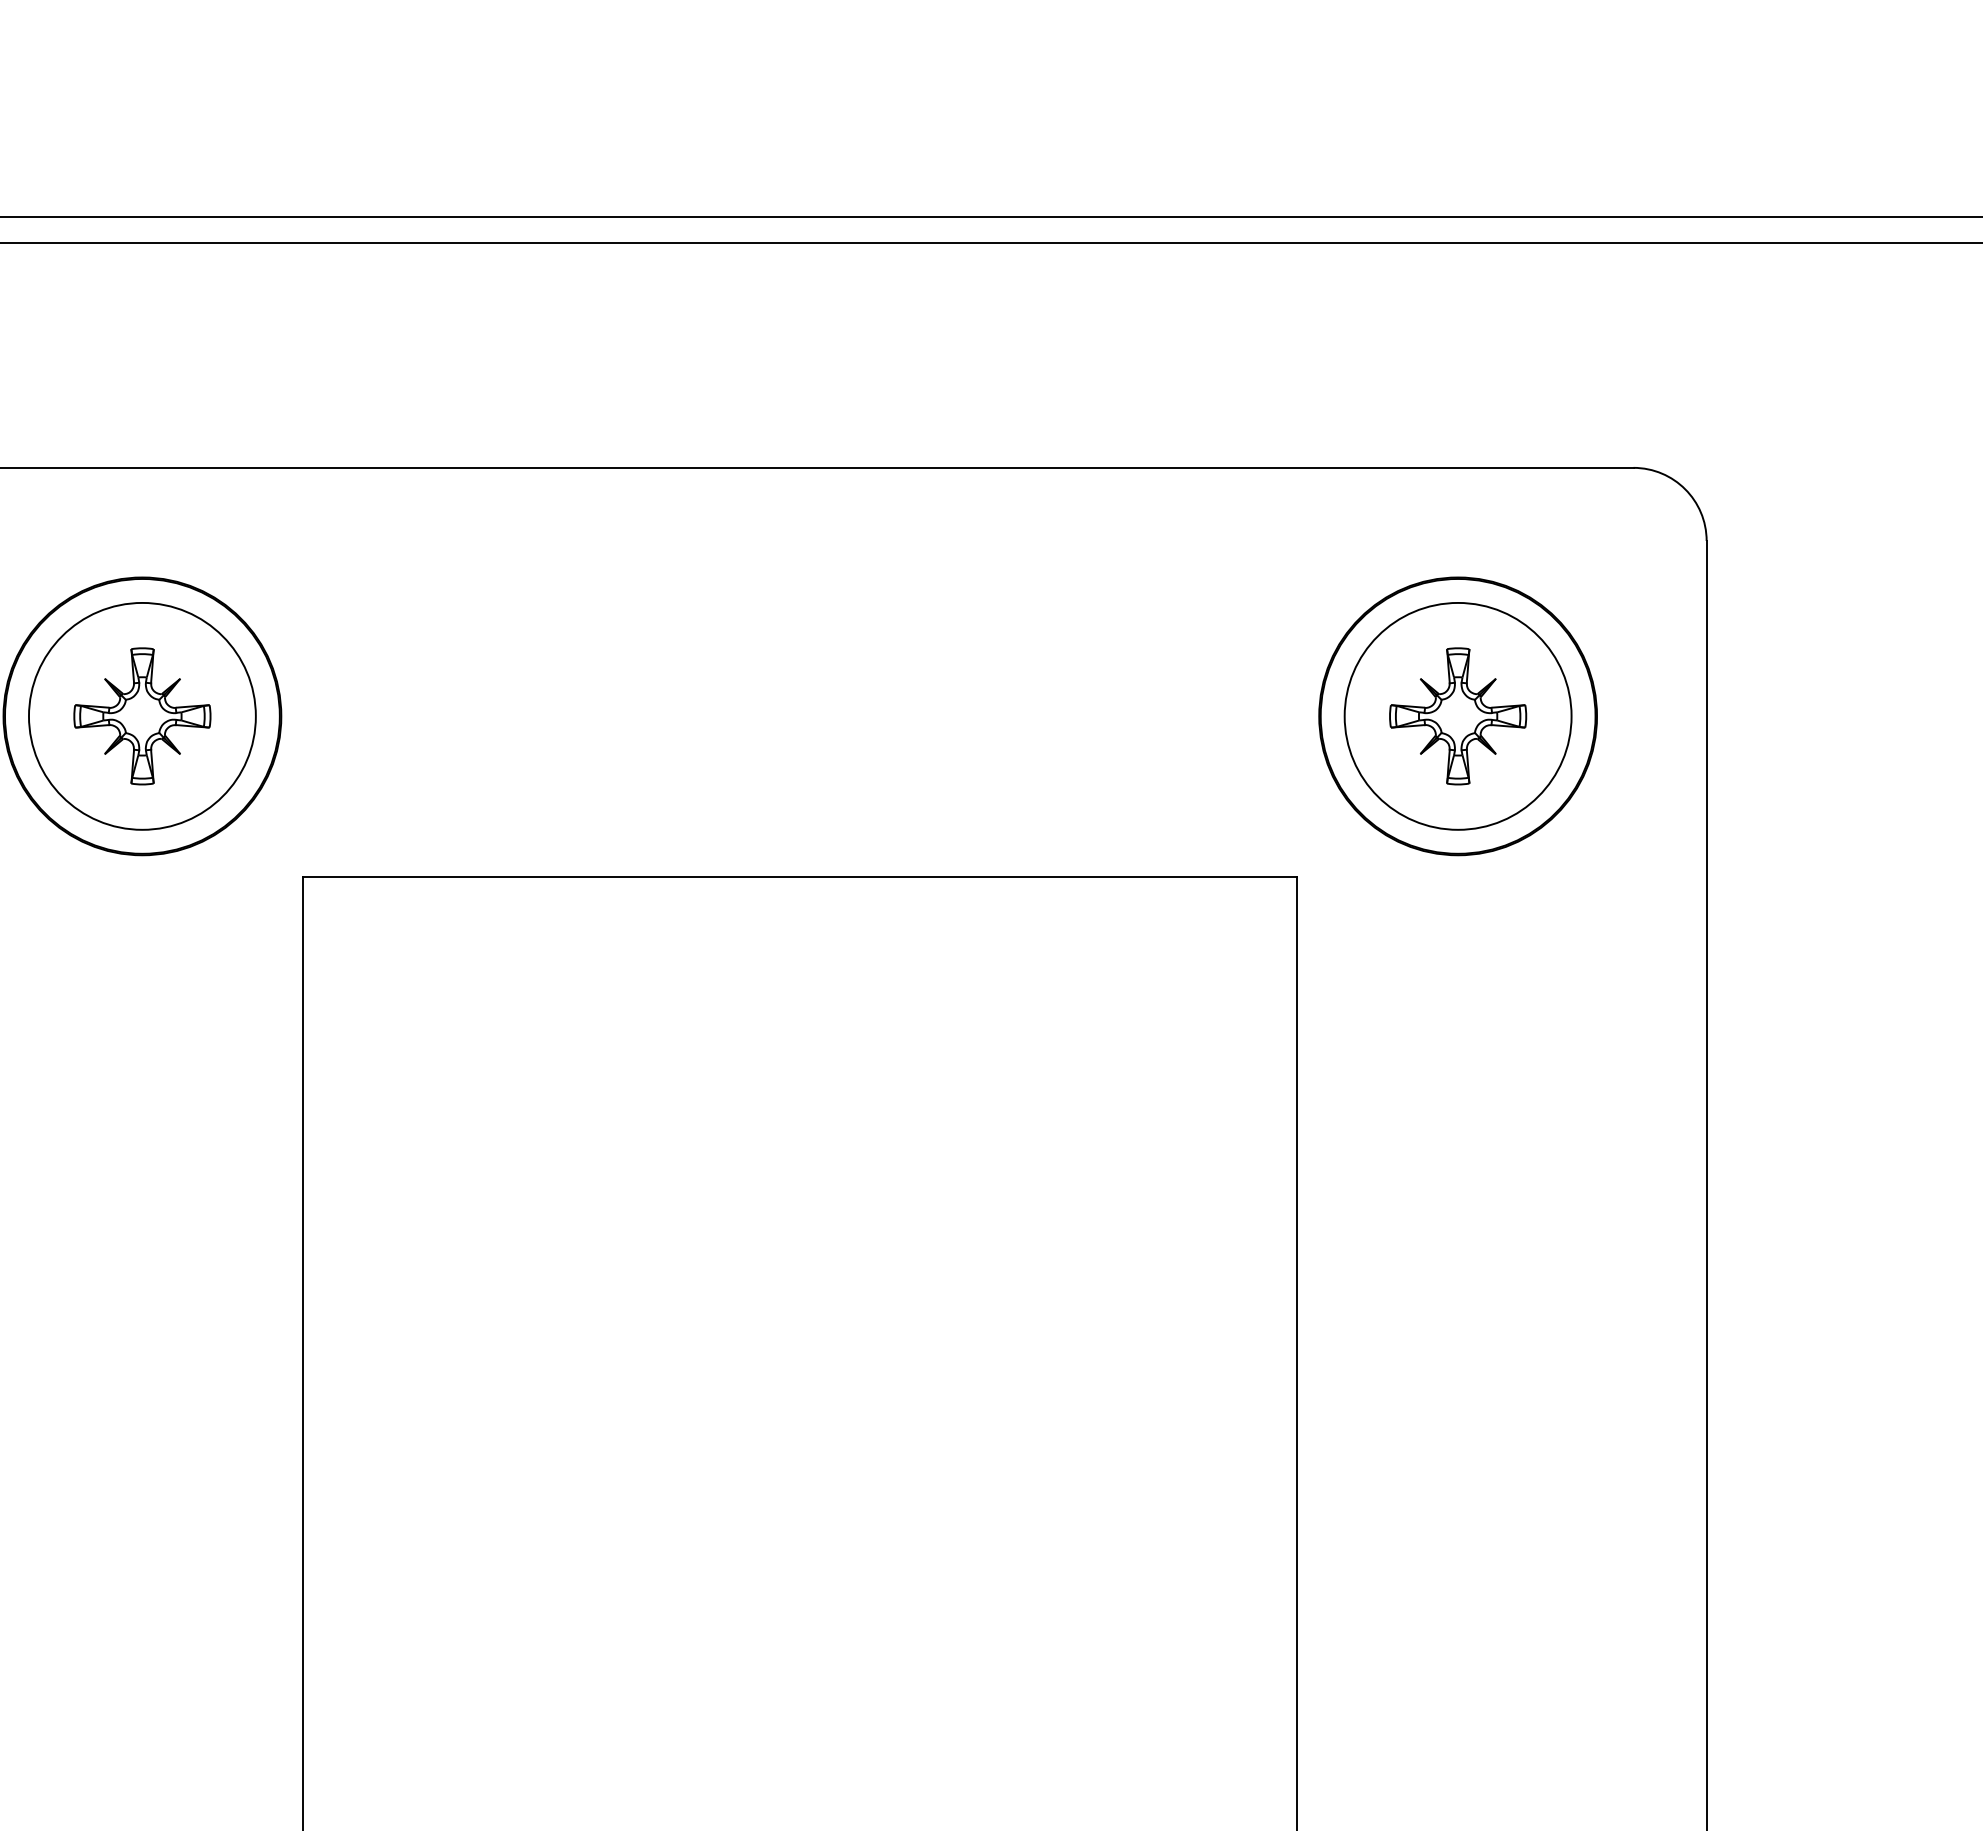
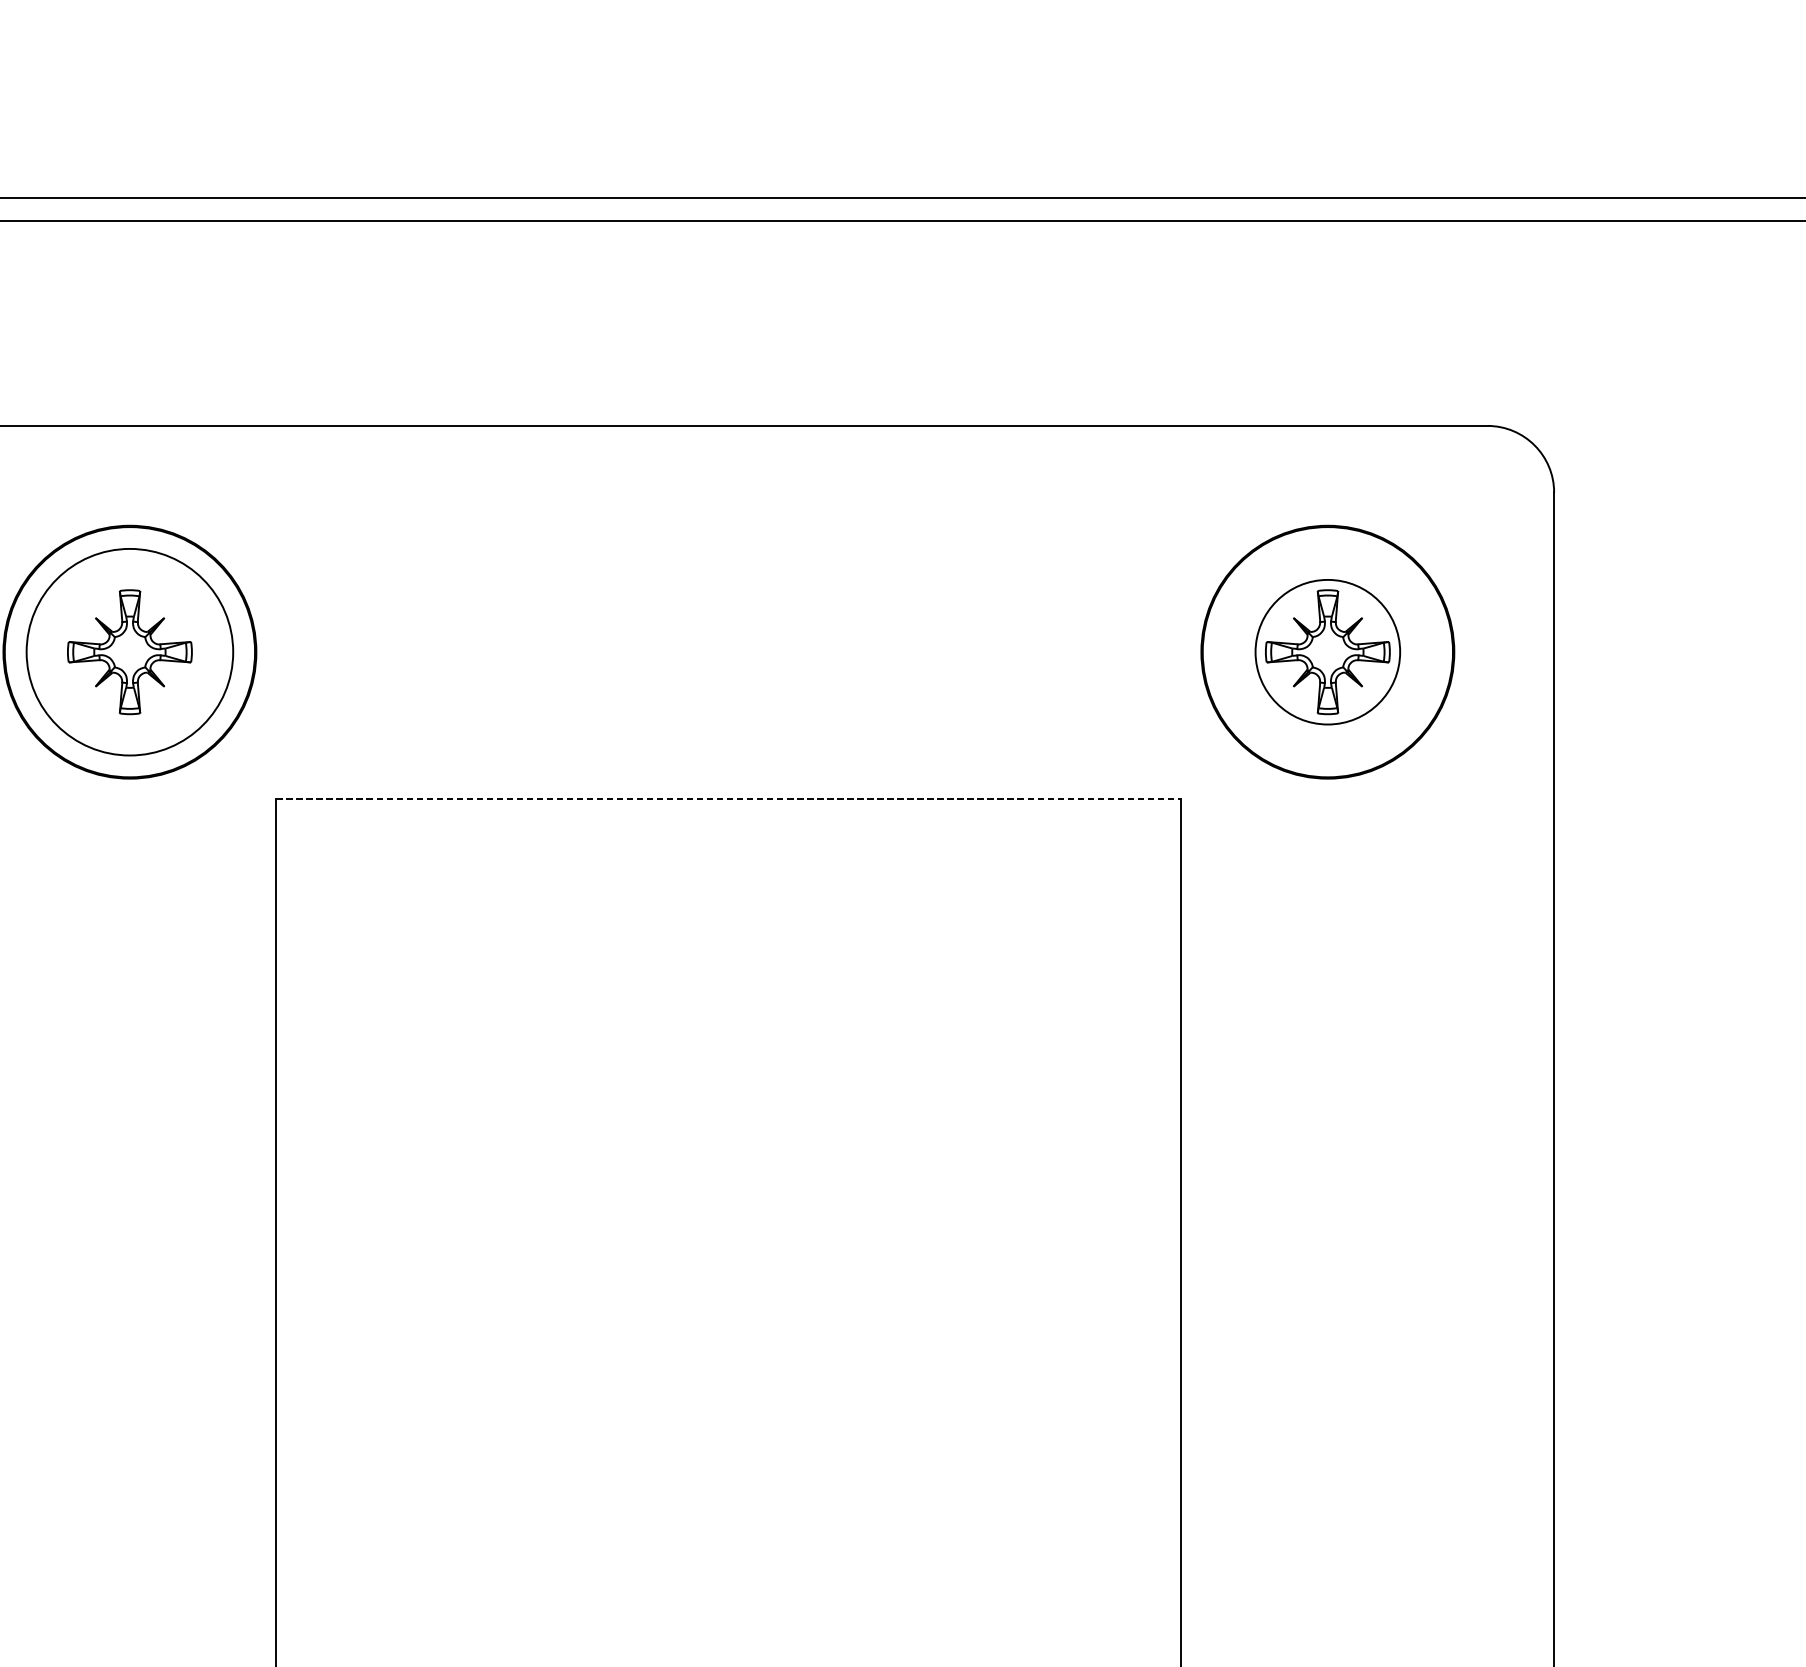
circle: (1457, 715) -> (1327, 651), size x0.7
line: (800, 877) -> (729, 798), solid -> dashed

